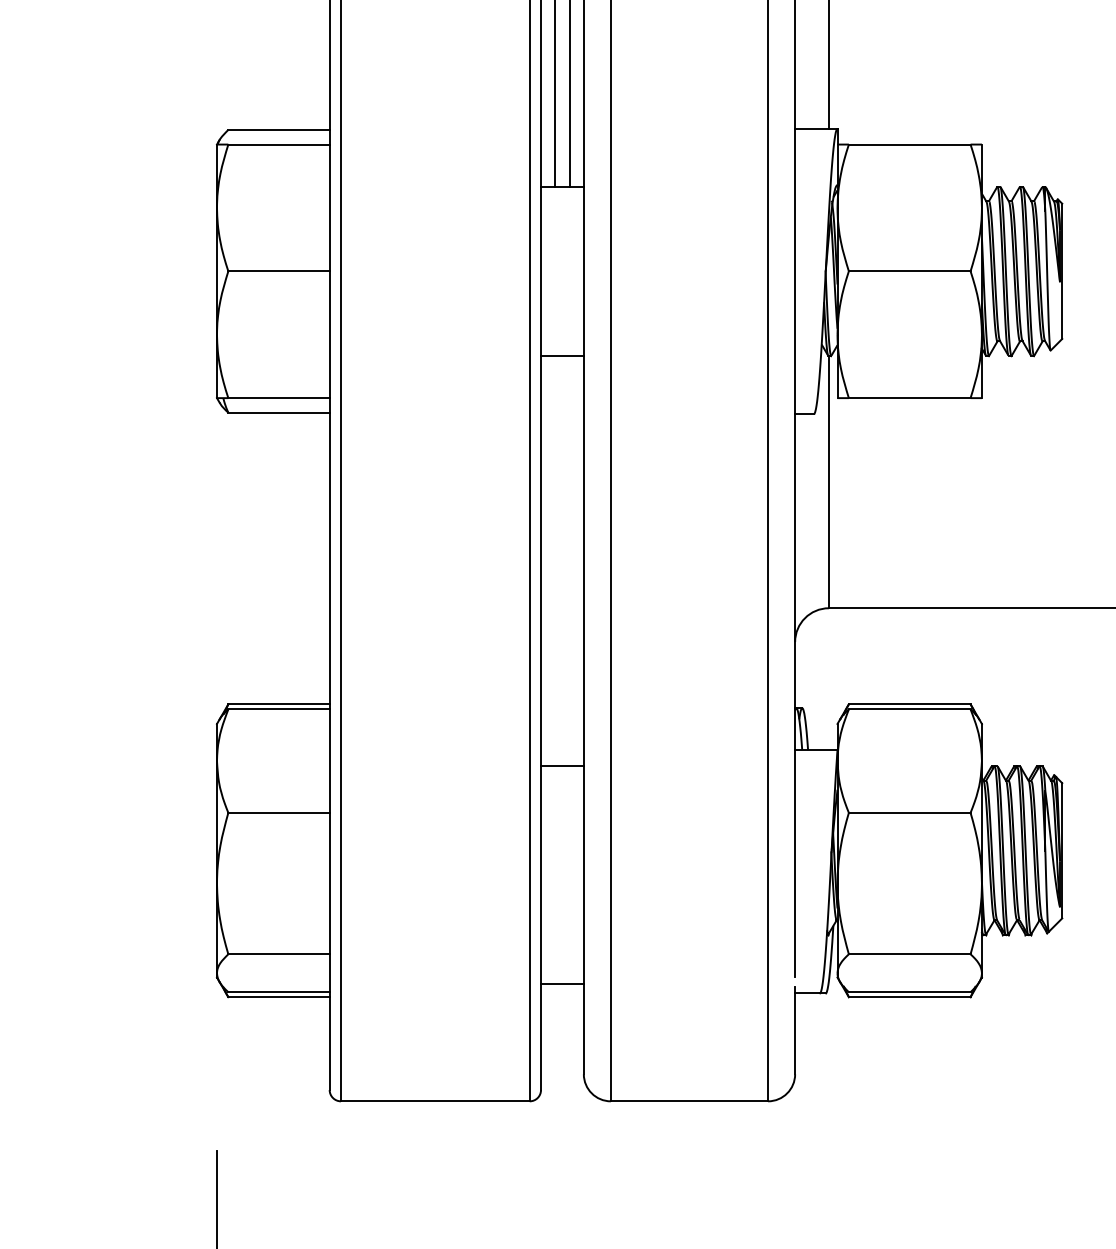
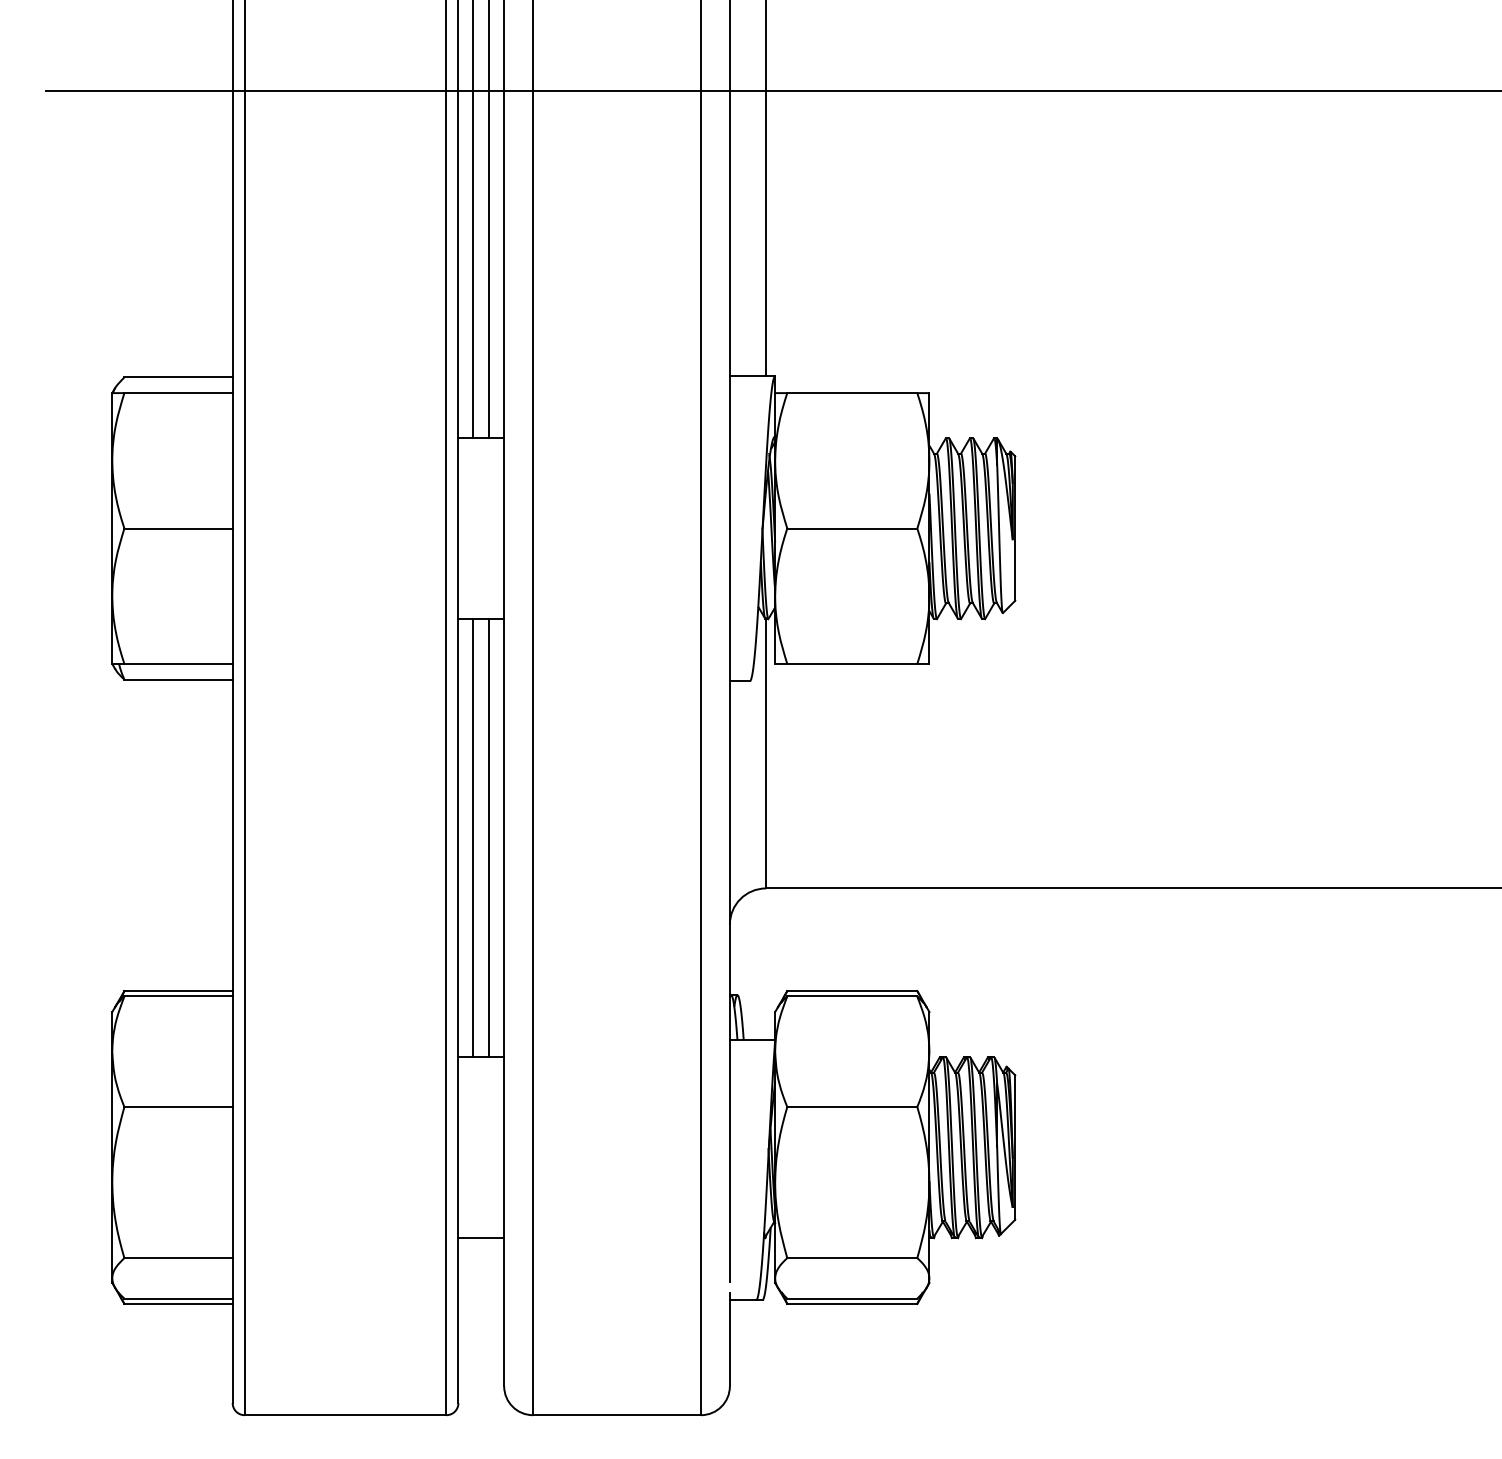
line: (555, 560) -> (473, 837), added
line: (570, 560) -> (489, 837), added
line: (562, 983) -> (481, 1237), moved

